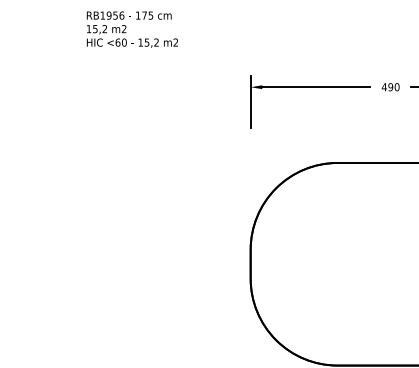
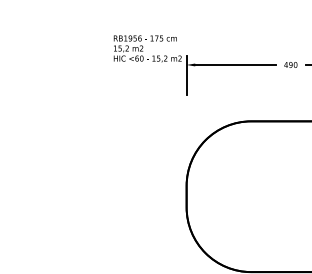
text: (131, 29) -> (147, 48), moved

